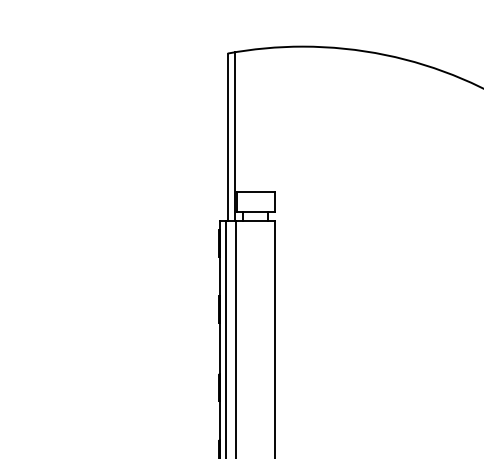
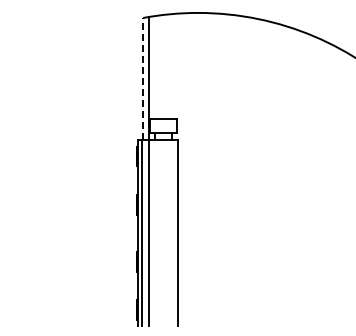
line: (228, 136) -> (143, 78), solid -> dashed

